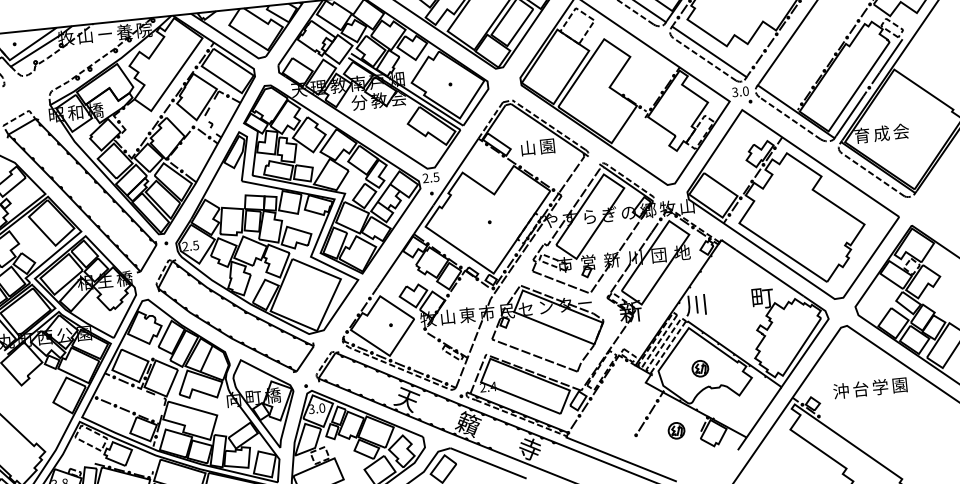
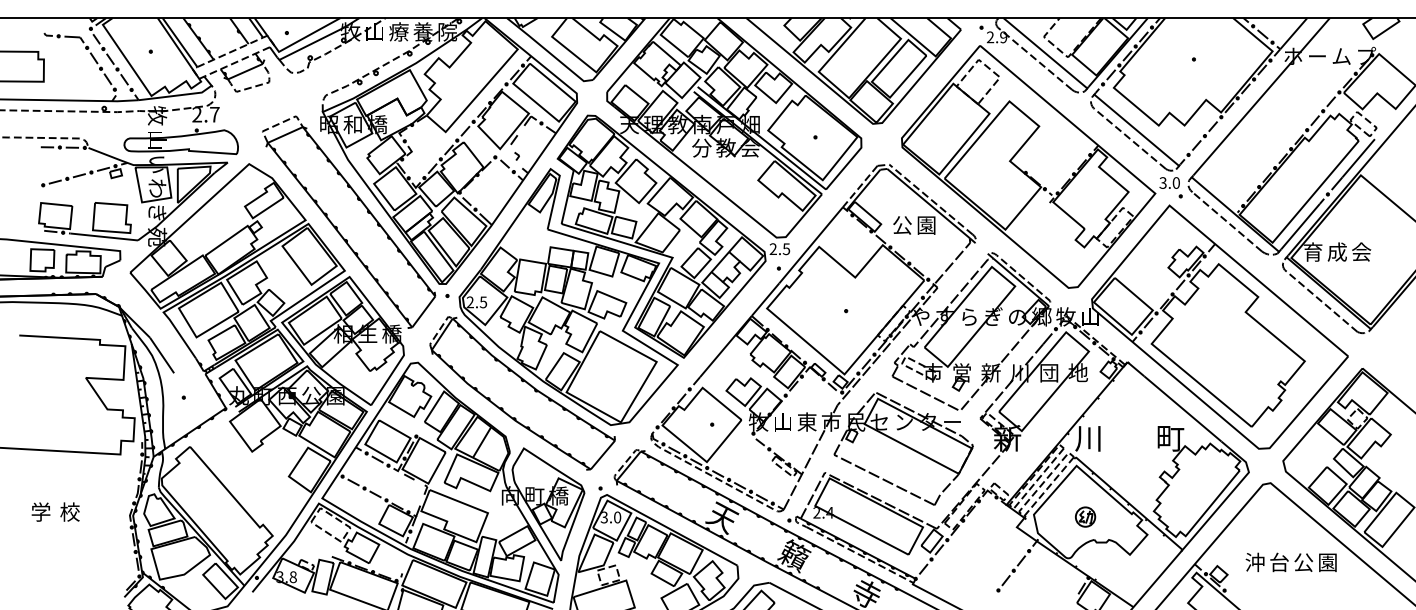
text: (104, 33) -> (398, 31), ー -> 療
text: (528, 148) -> (902, 225), 山 -> 公
text: (880, 387) -> (1303, 562), 学 -> 公
part: (676, 430) -> (1048, 589), removed

